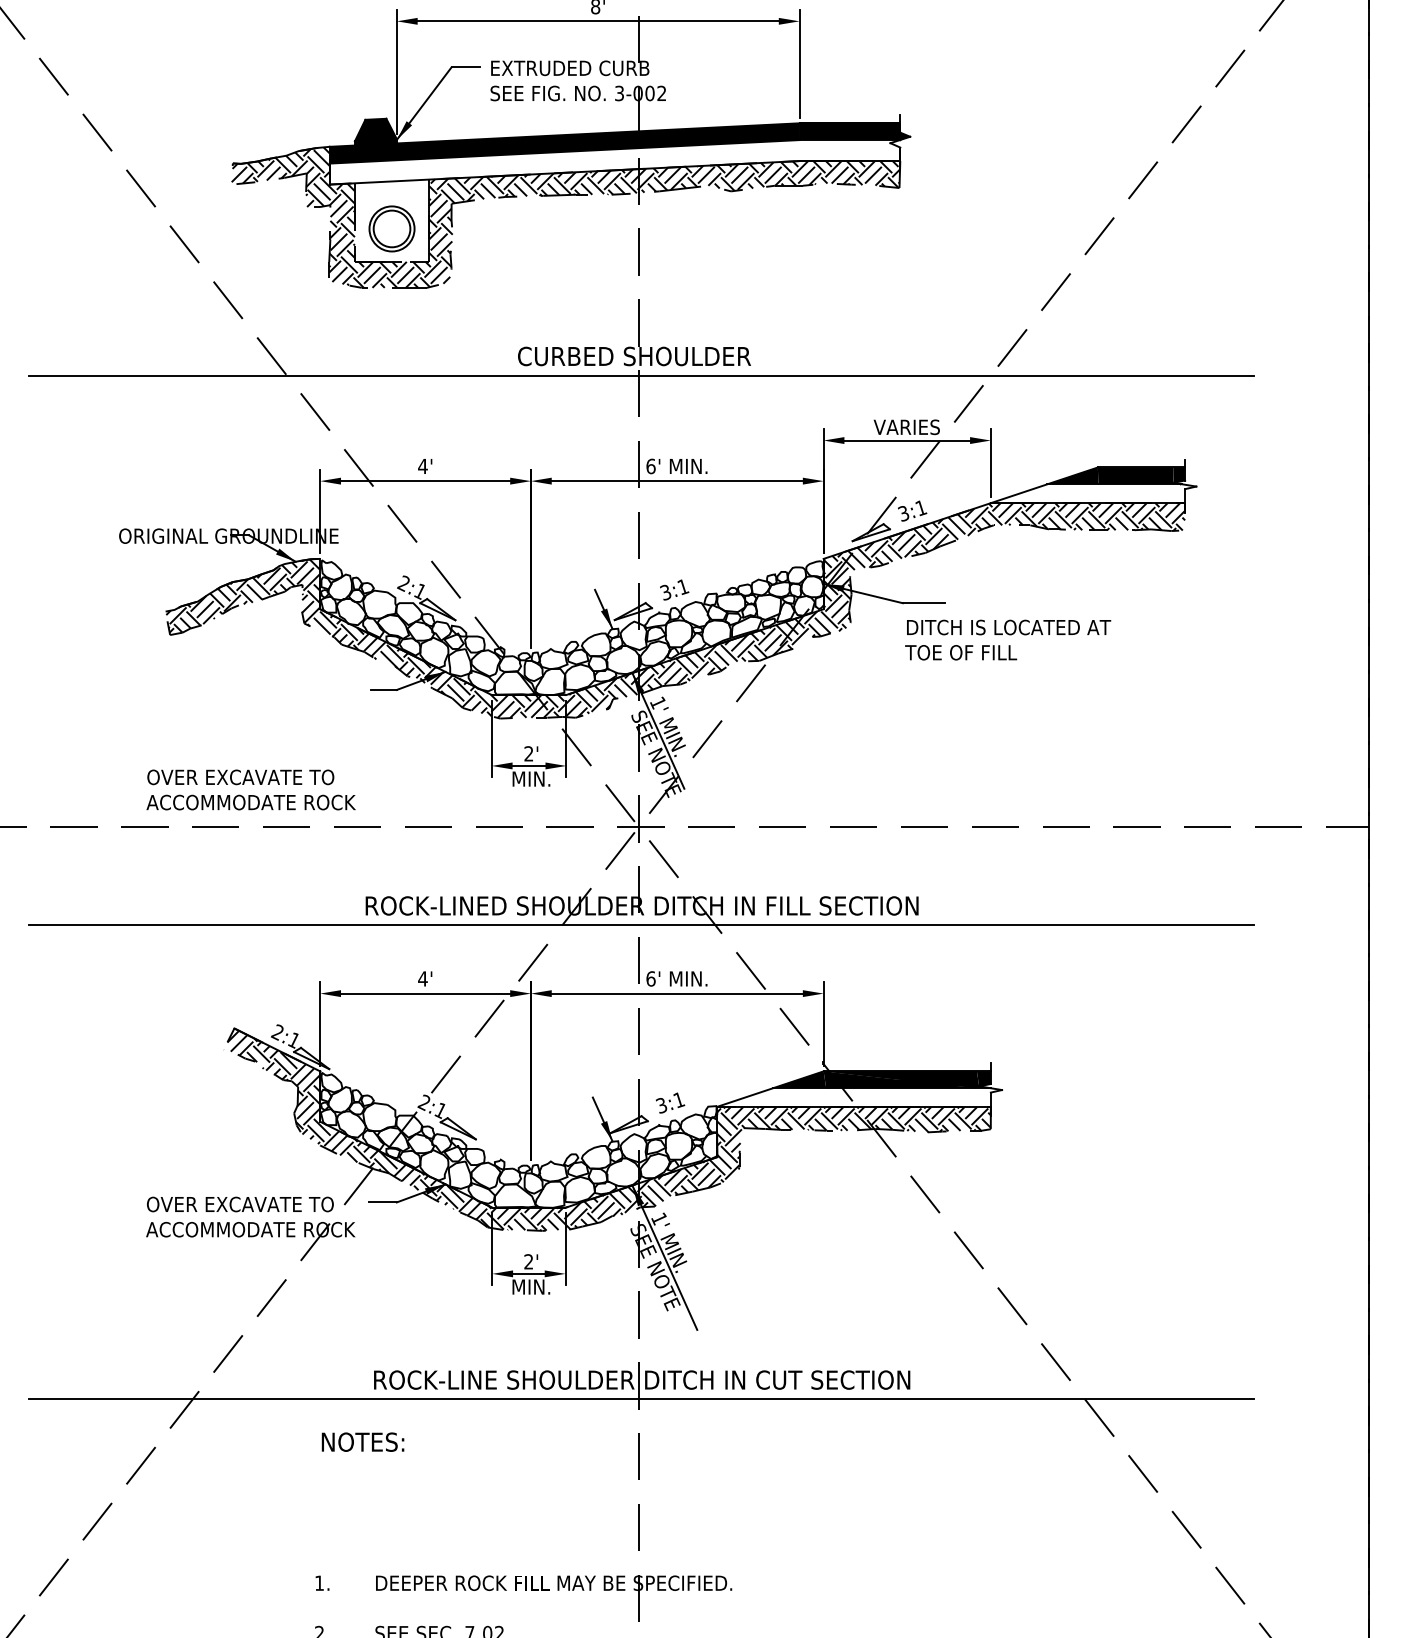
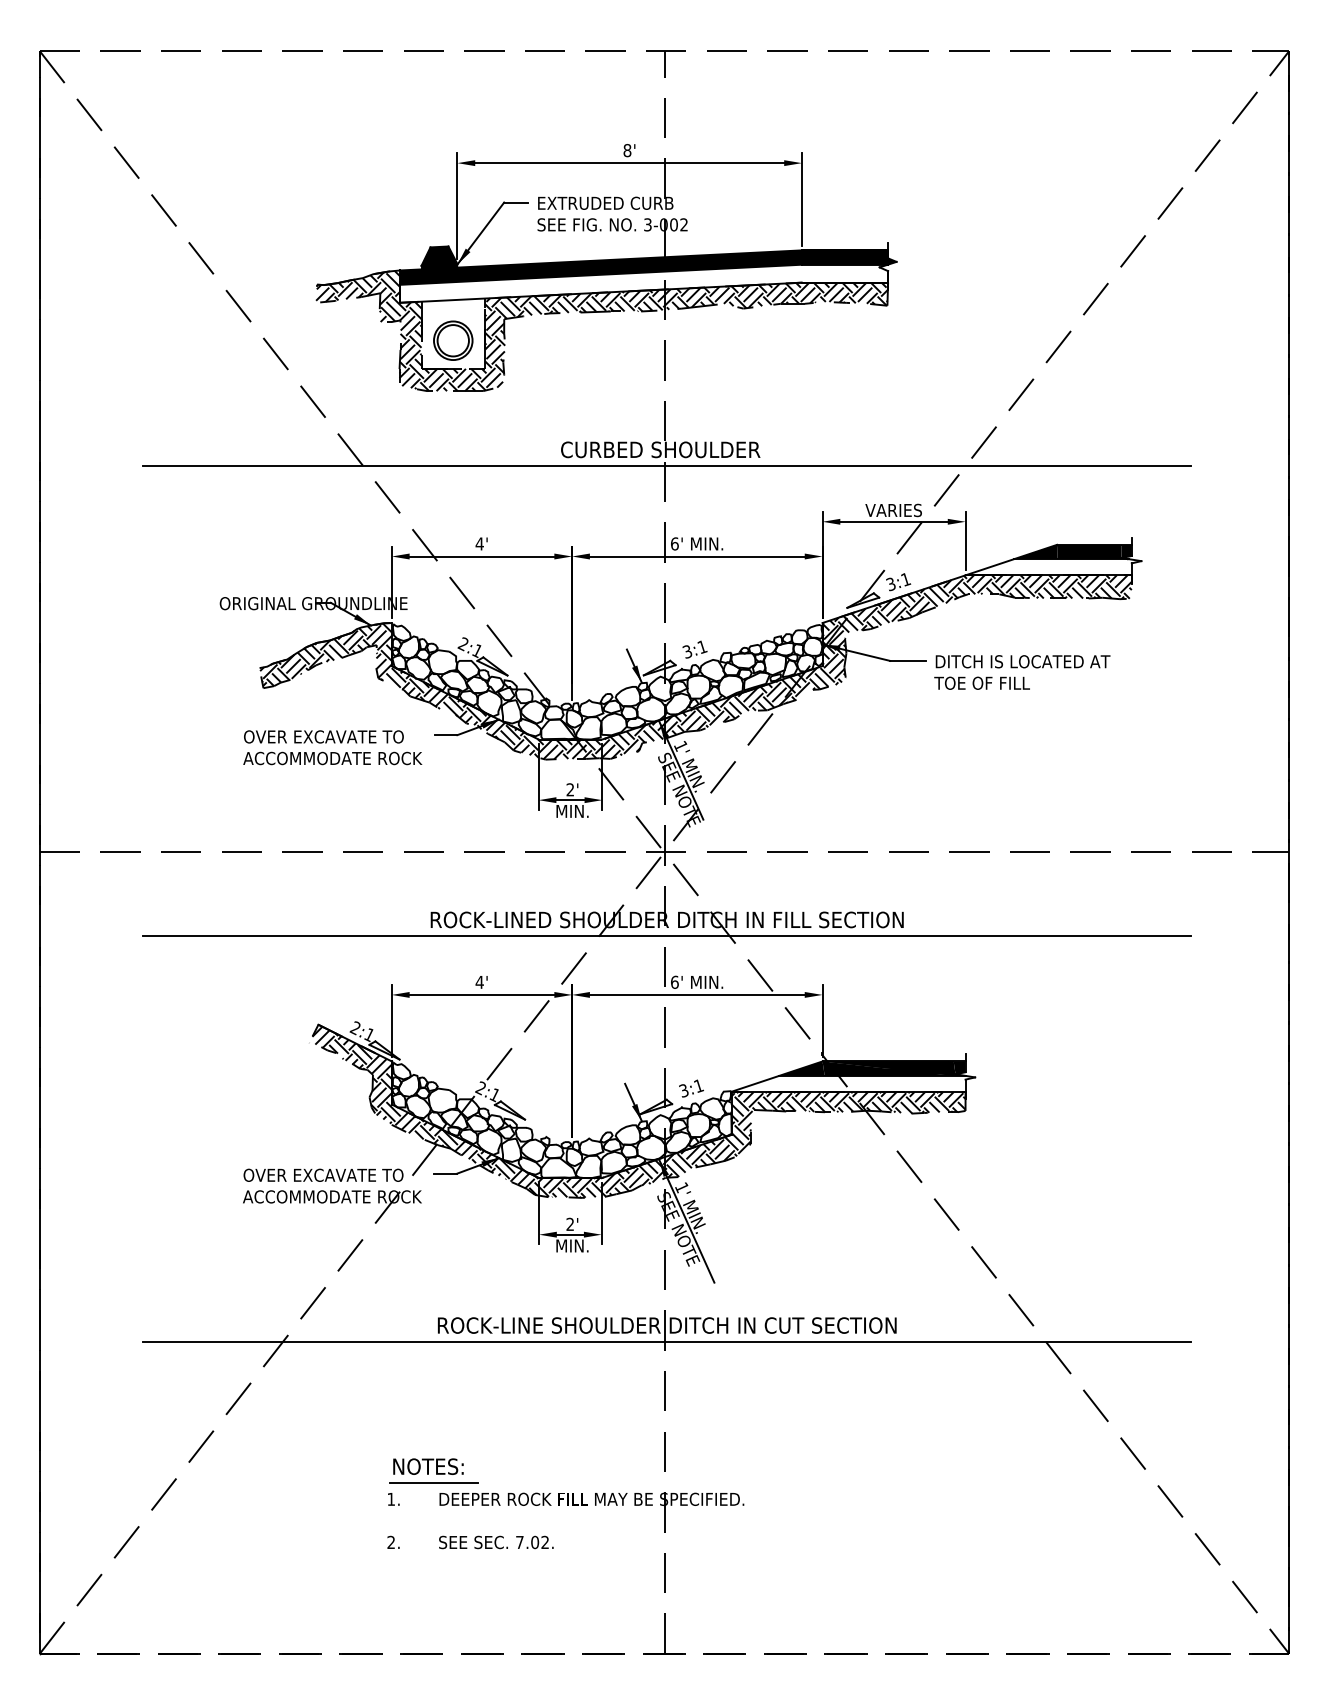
text: (1008, 640) -> (1022, 672), moved
text: (250, 789) -> (332, 747), moved
text: (363, 1441) -> (428, 1466), moved
line: (368, 1564) -> (433, 1483), added

